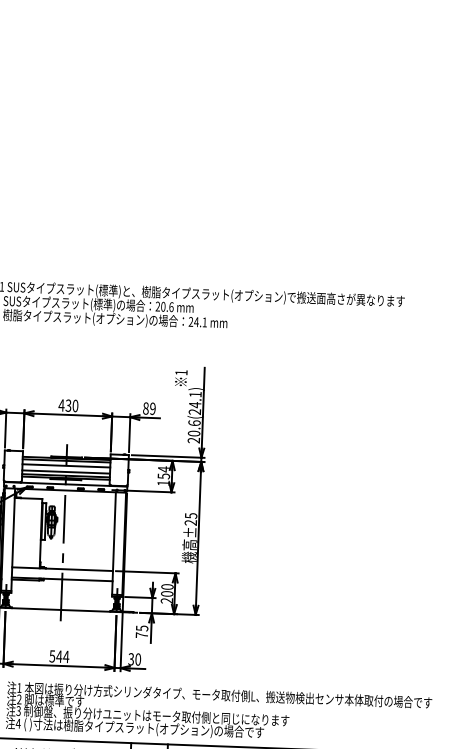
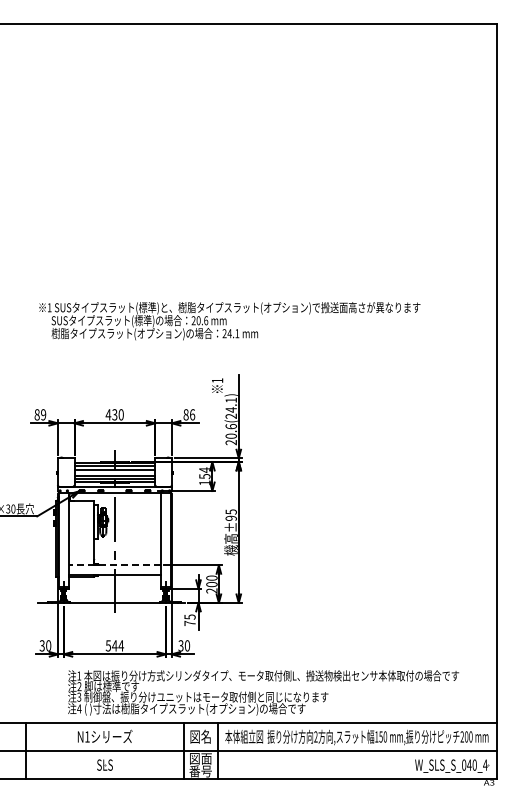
text: (152, 408) -> (192, 414), 89 -> 86
text: (191, 521) -> (231, 517), ±25 -> ±95
line: (62, 569) -> (114, 565), solid -> dashed

